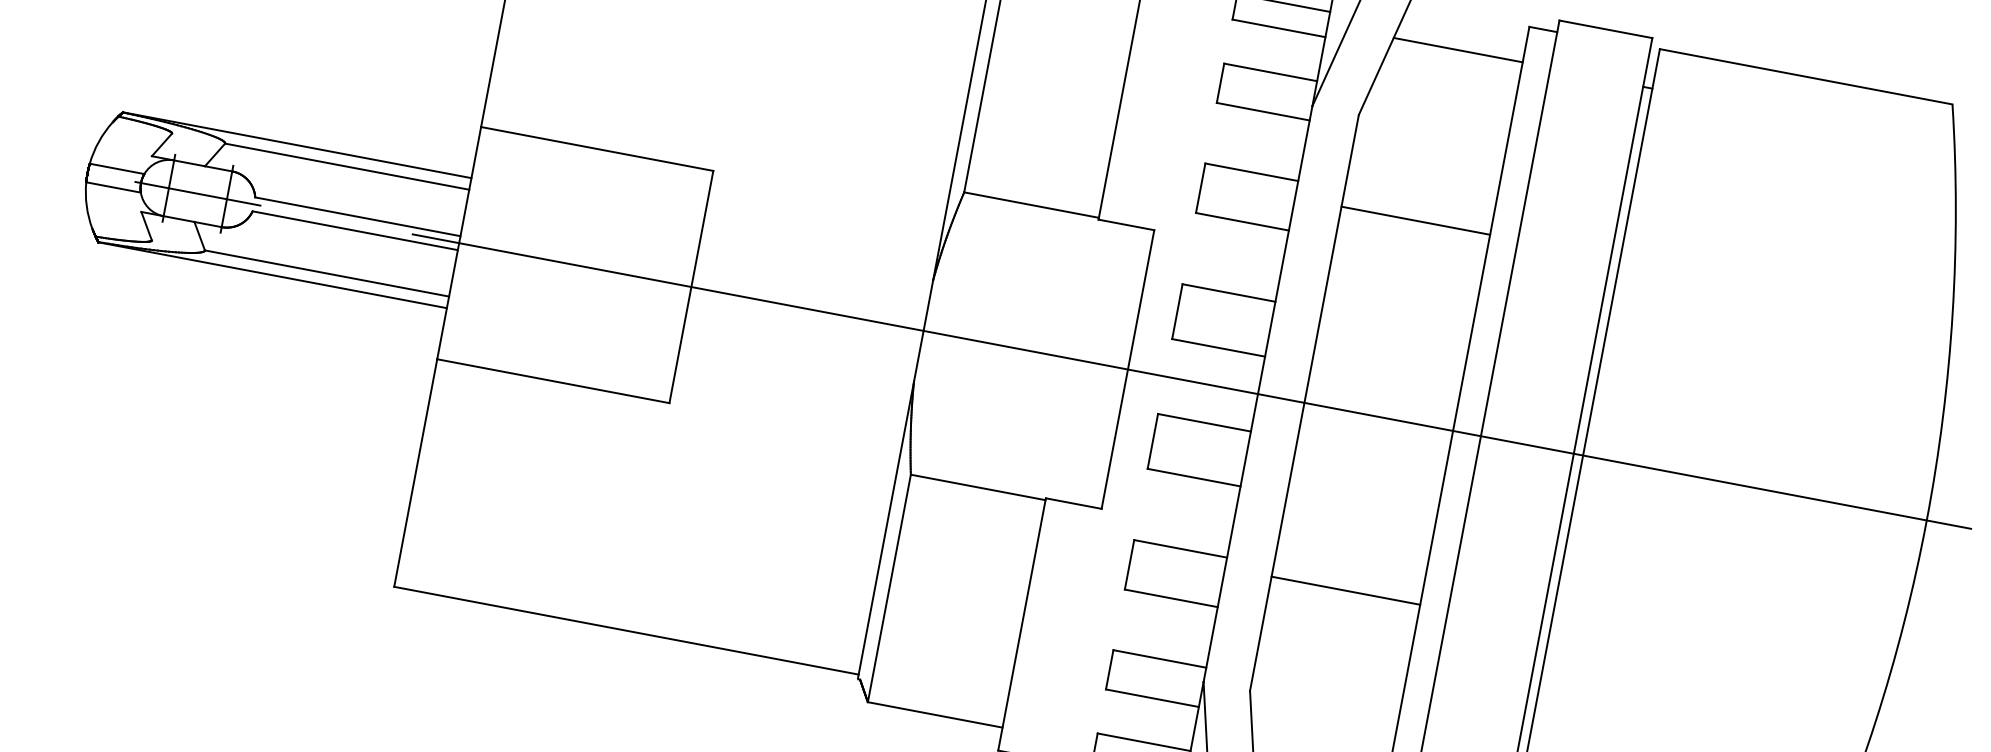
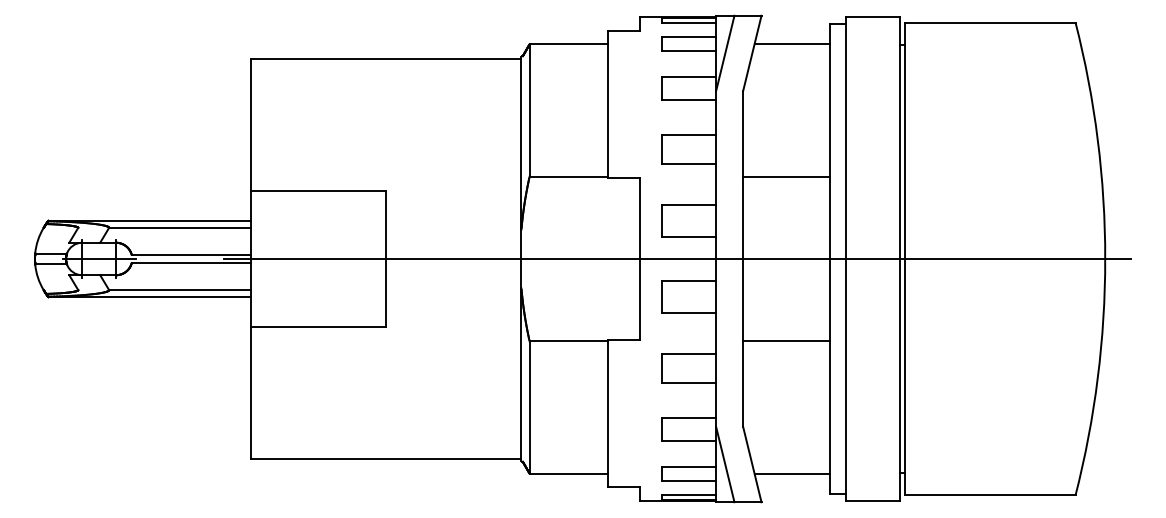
line: (1416, 220) -> (786, 176), moved
line: (1346, 591) -> (786, 341), moved

